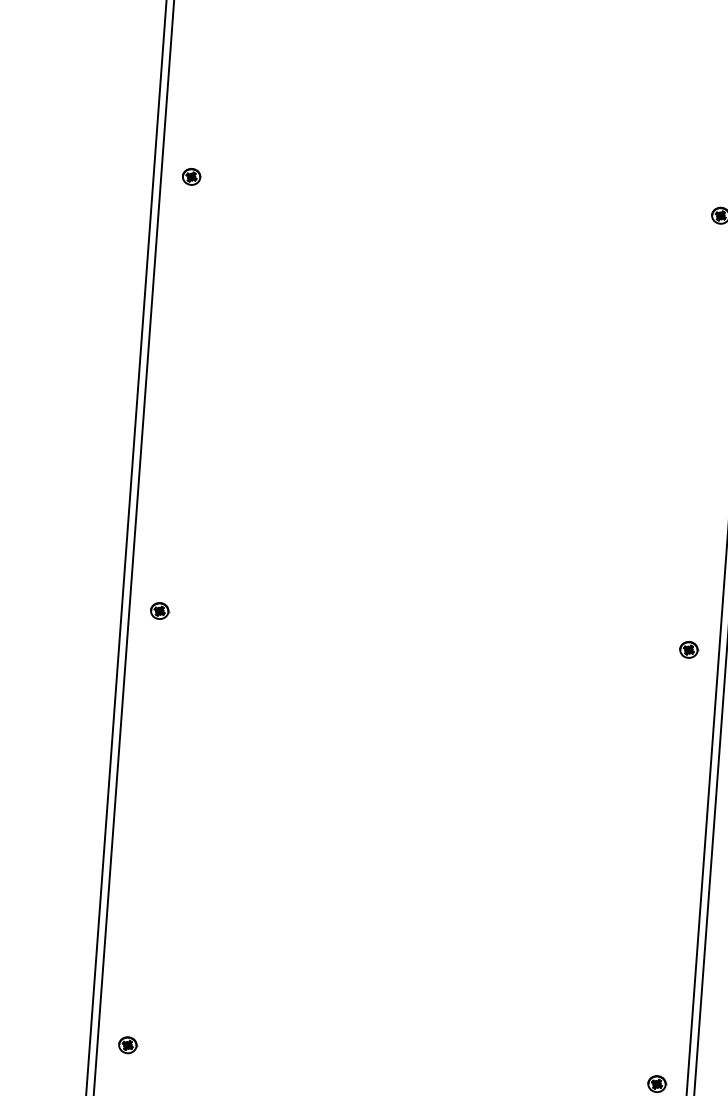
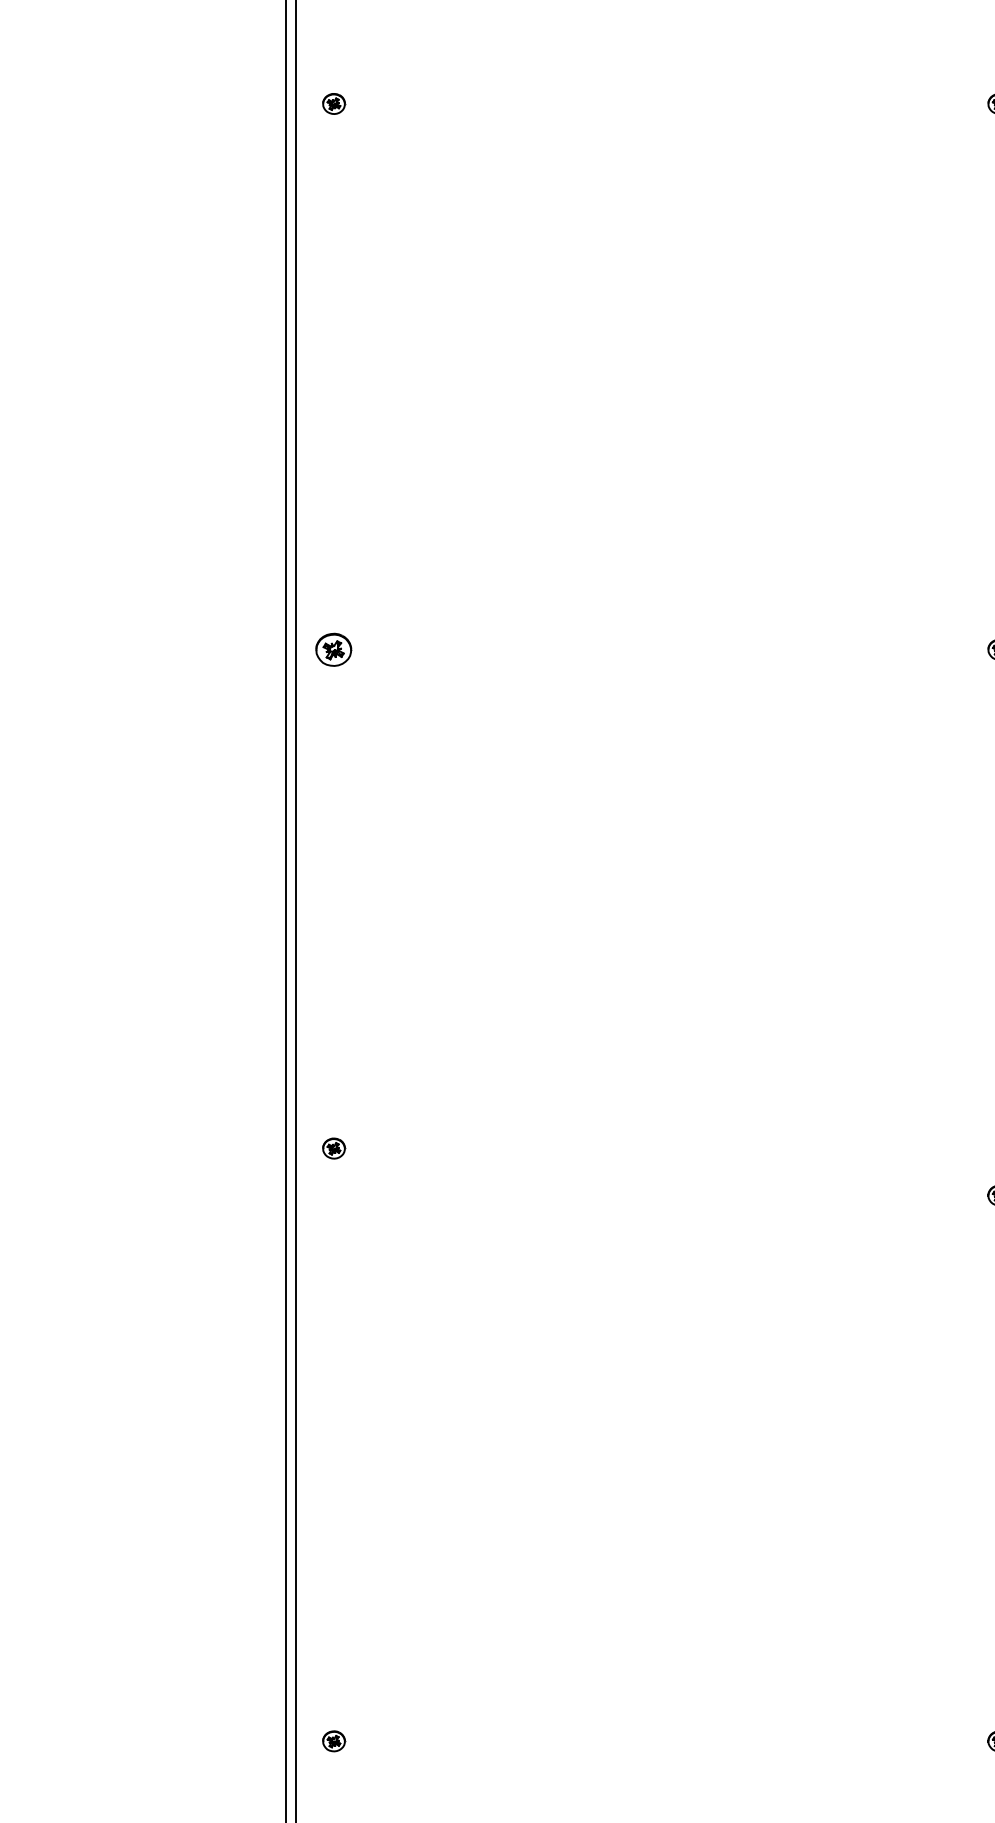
part: (160, 610) -> (334, 649), size x1.6
part: (128, 1045) -> (334, 1148), moved

